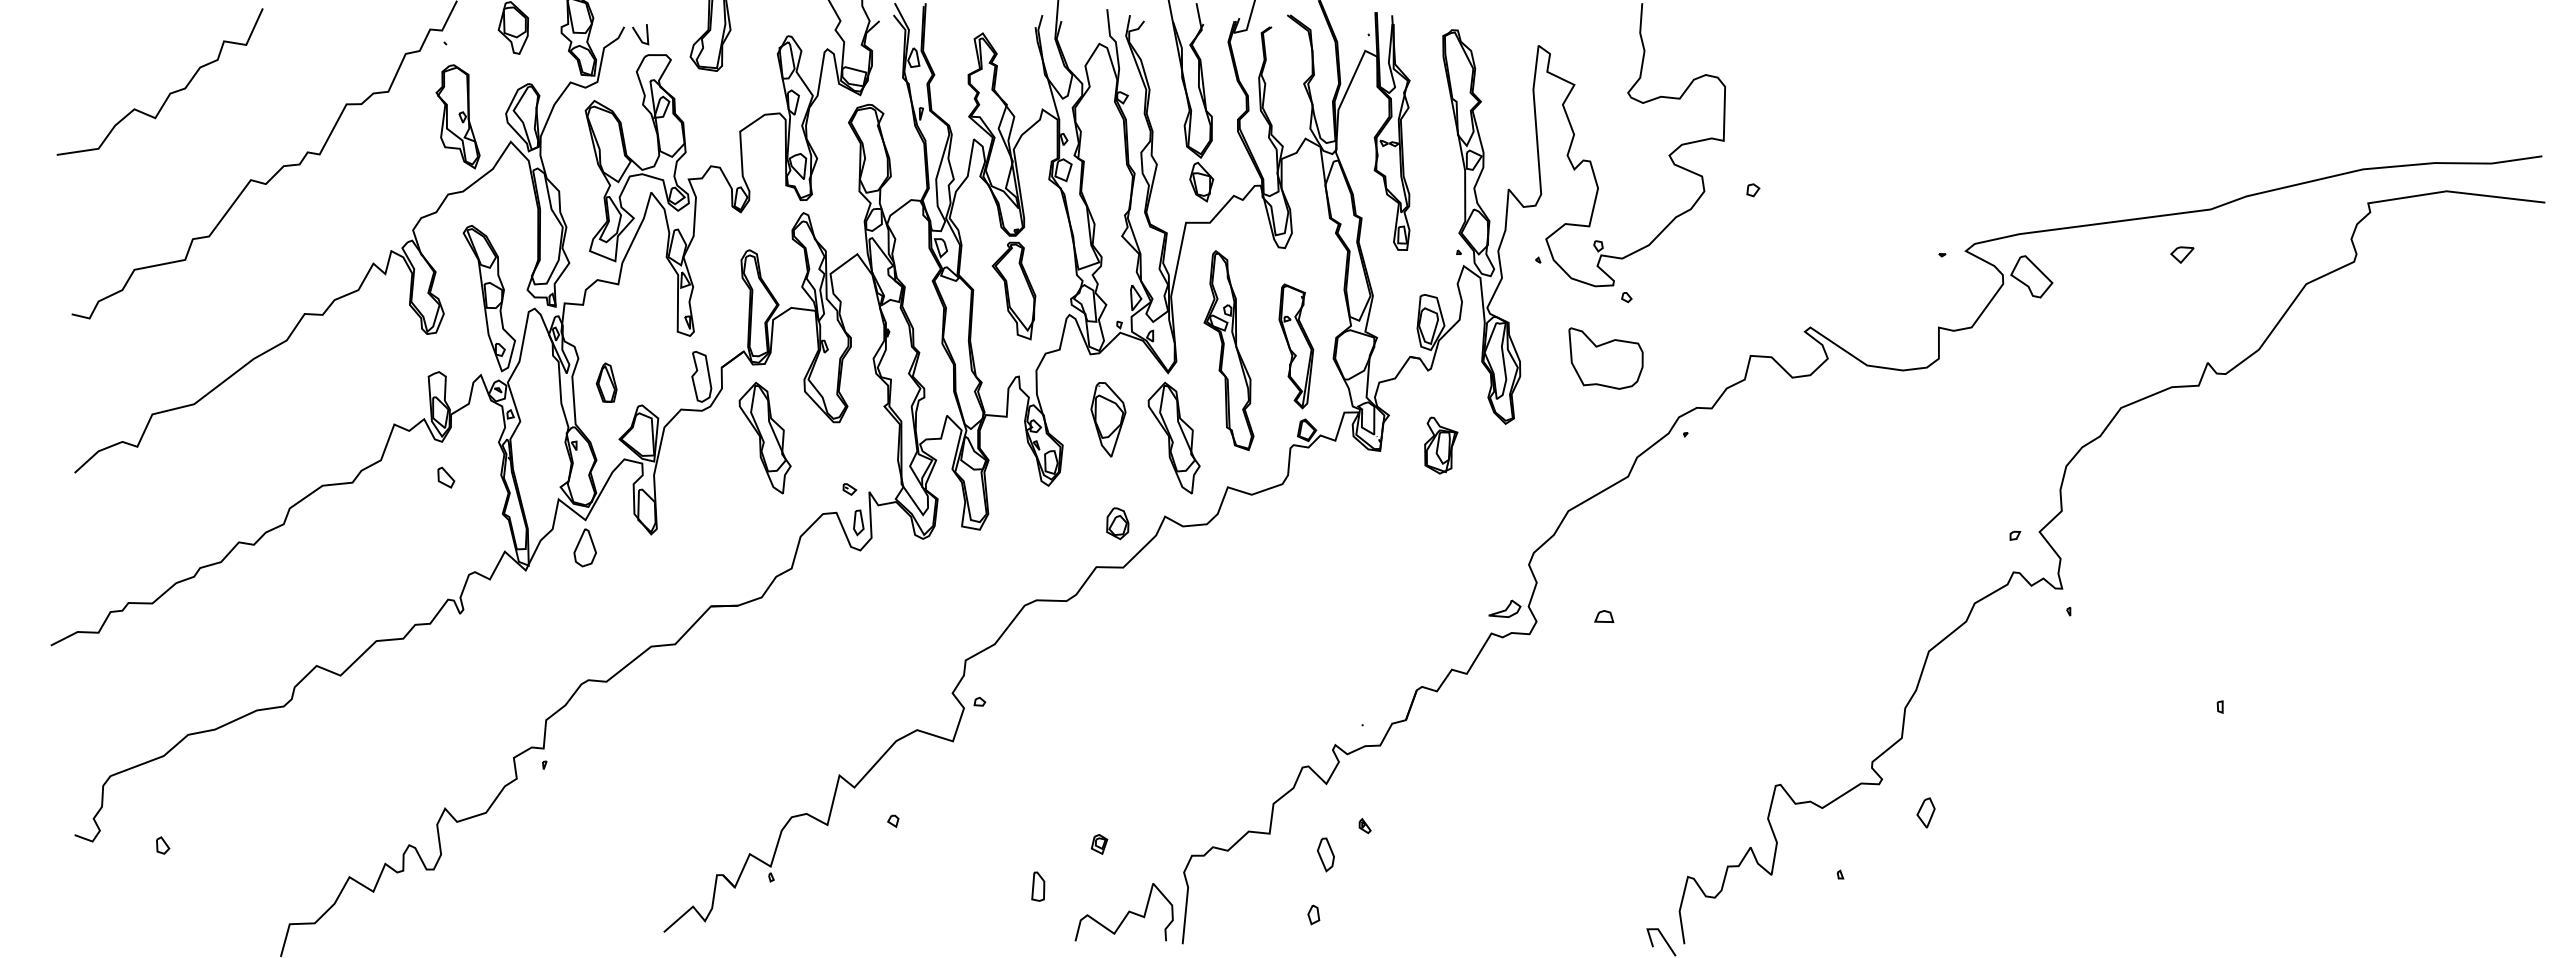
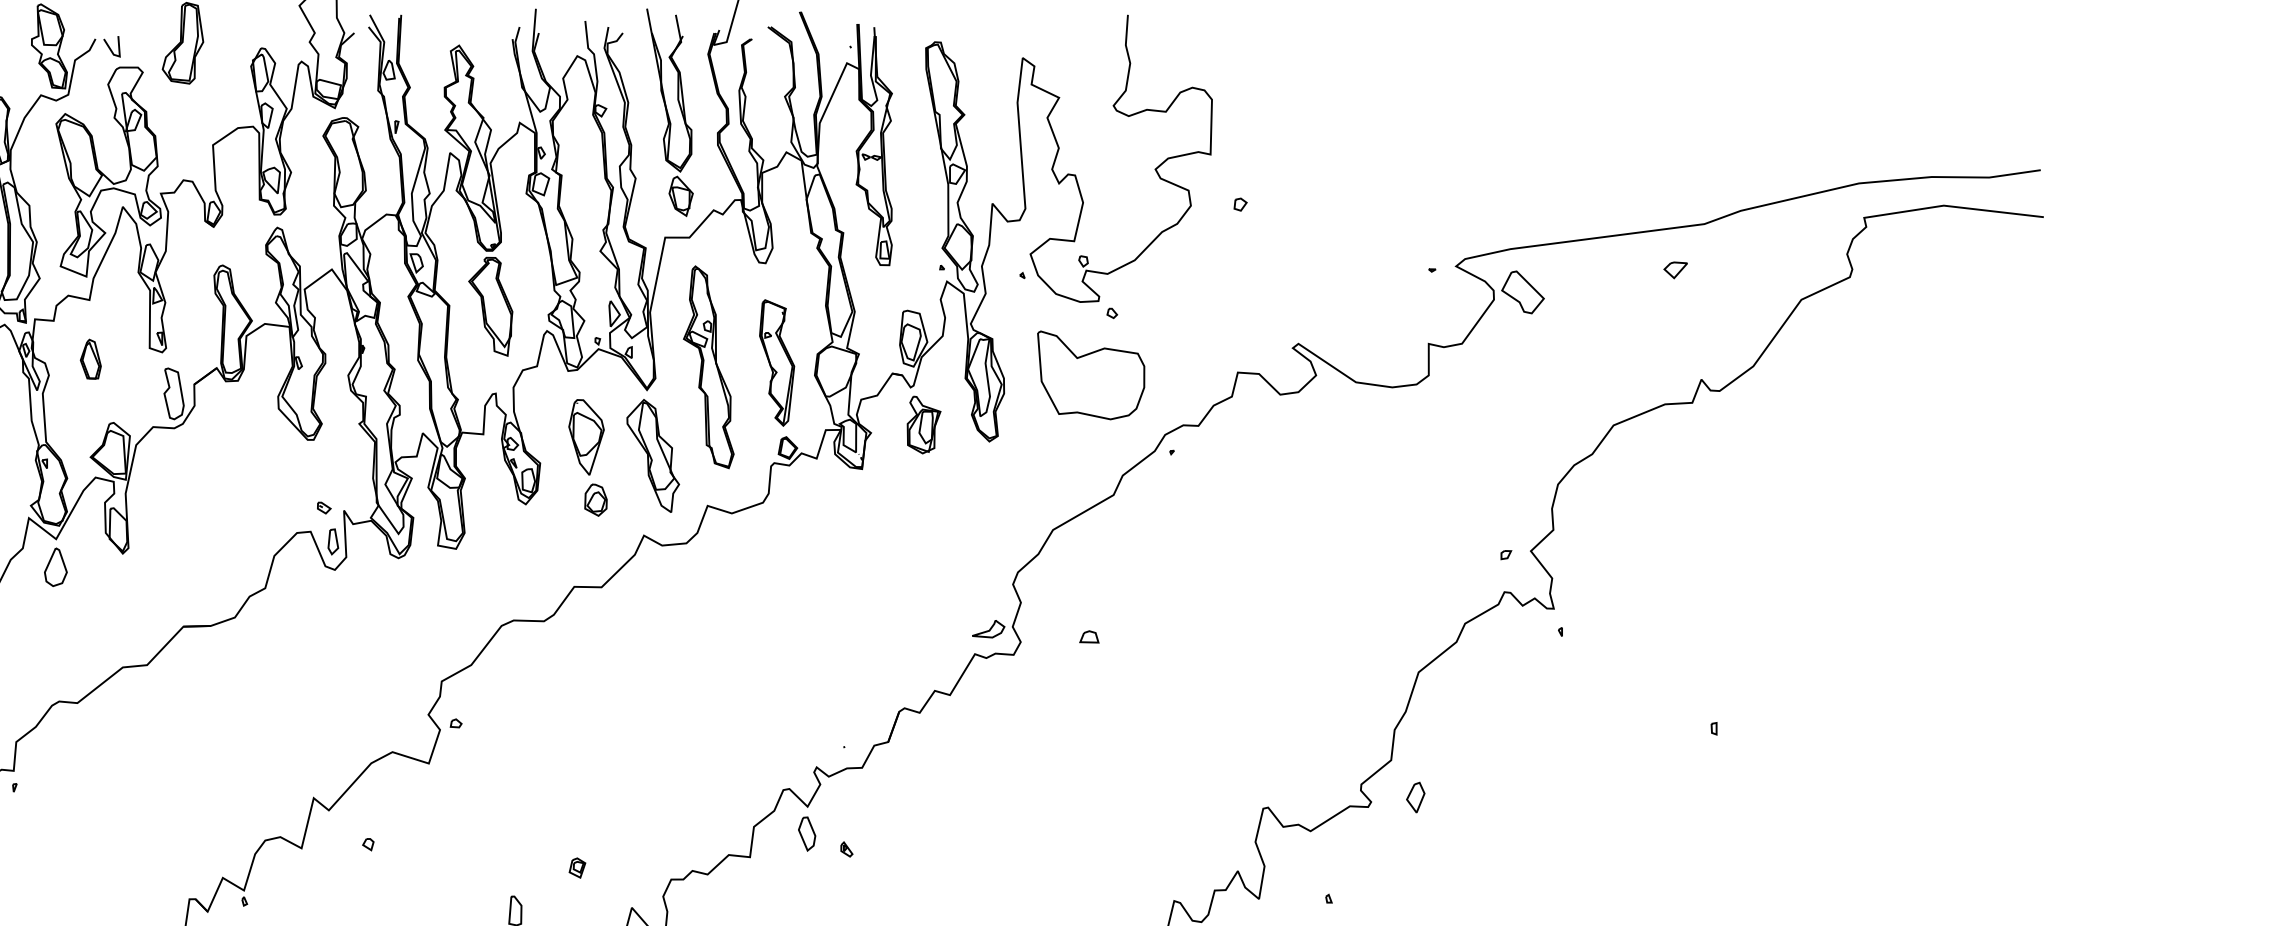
part: (1605, 358) -> (1090, 375), size x1.43
part: (606, 382) -> (90, 359), moved
part: (764, 437) -> (237, 455), removed
part: (1441, 445) -> (924, 424), moved
part: (1117, 523) -> (595, 499), moved
part: (1925, 812) -> (1415, 797), moved
part: (1325, 854) -> (806, 833), moved

